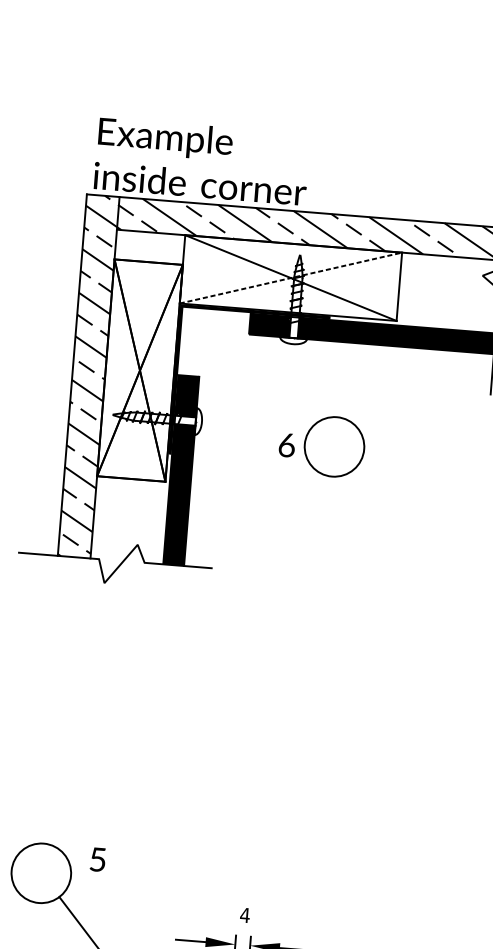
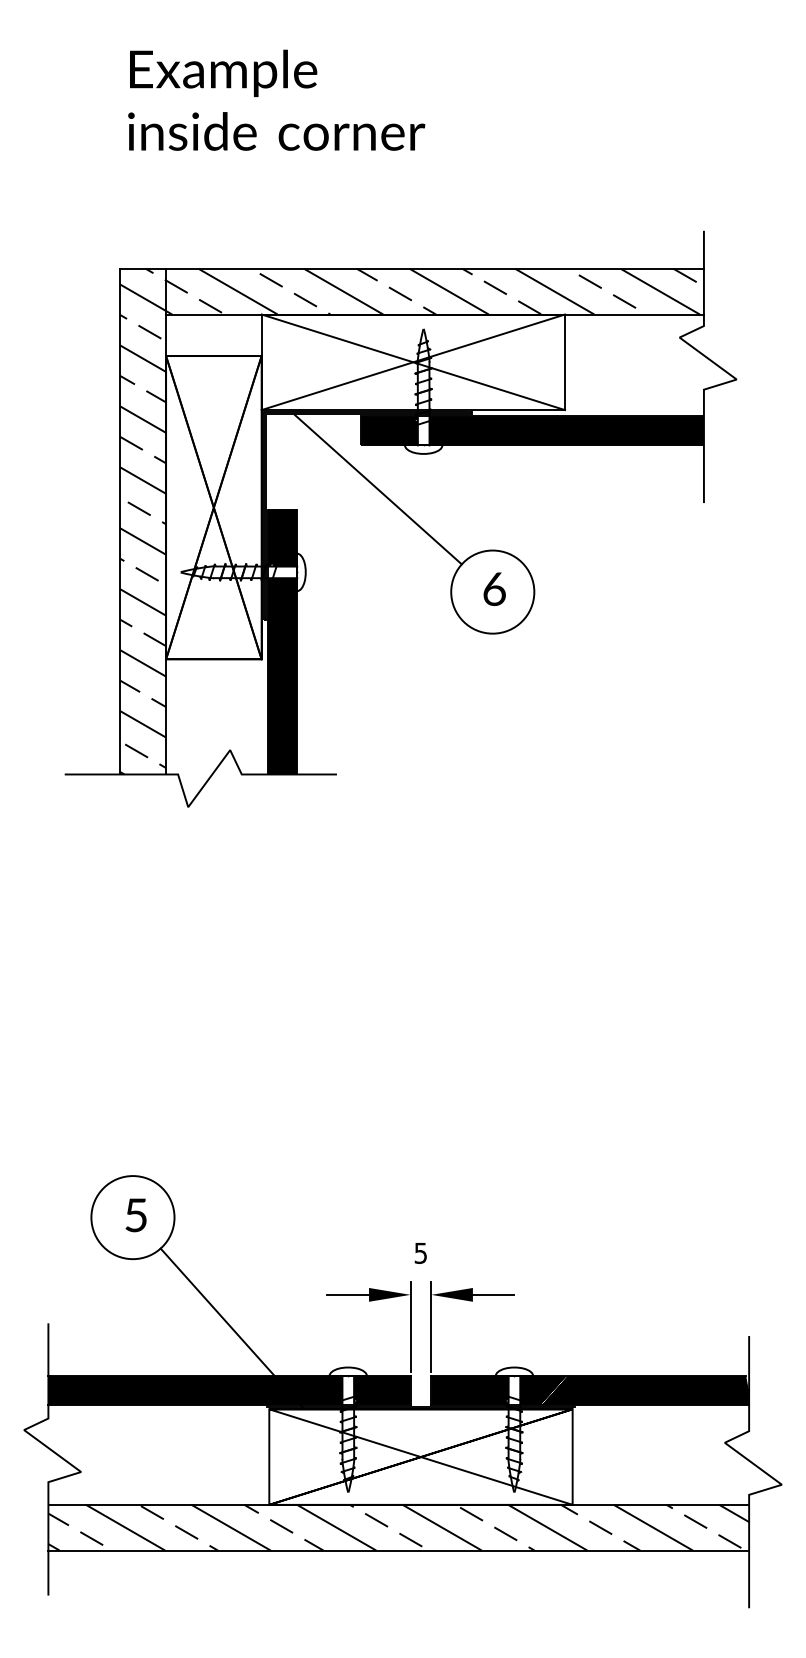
text: (201, 160) -> (276, 99), moved
line: (291, 278) -> (413, 362), dashed -> solid
line: (258, 366) -> (377, 489), added
text: (287, 444) -> (494, 588), moved
text: (97, 859) -> (135, 1215), moved
text: (244, 915) -> (420, 1253), 4 -> 5

